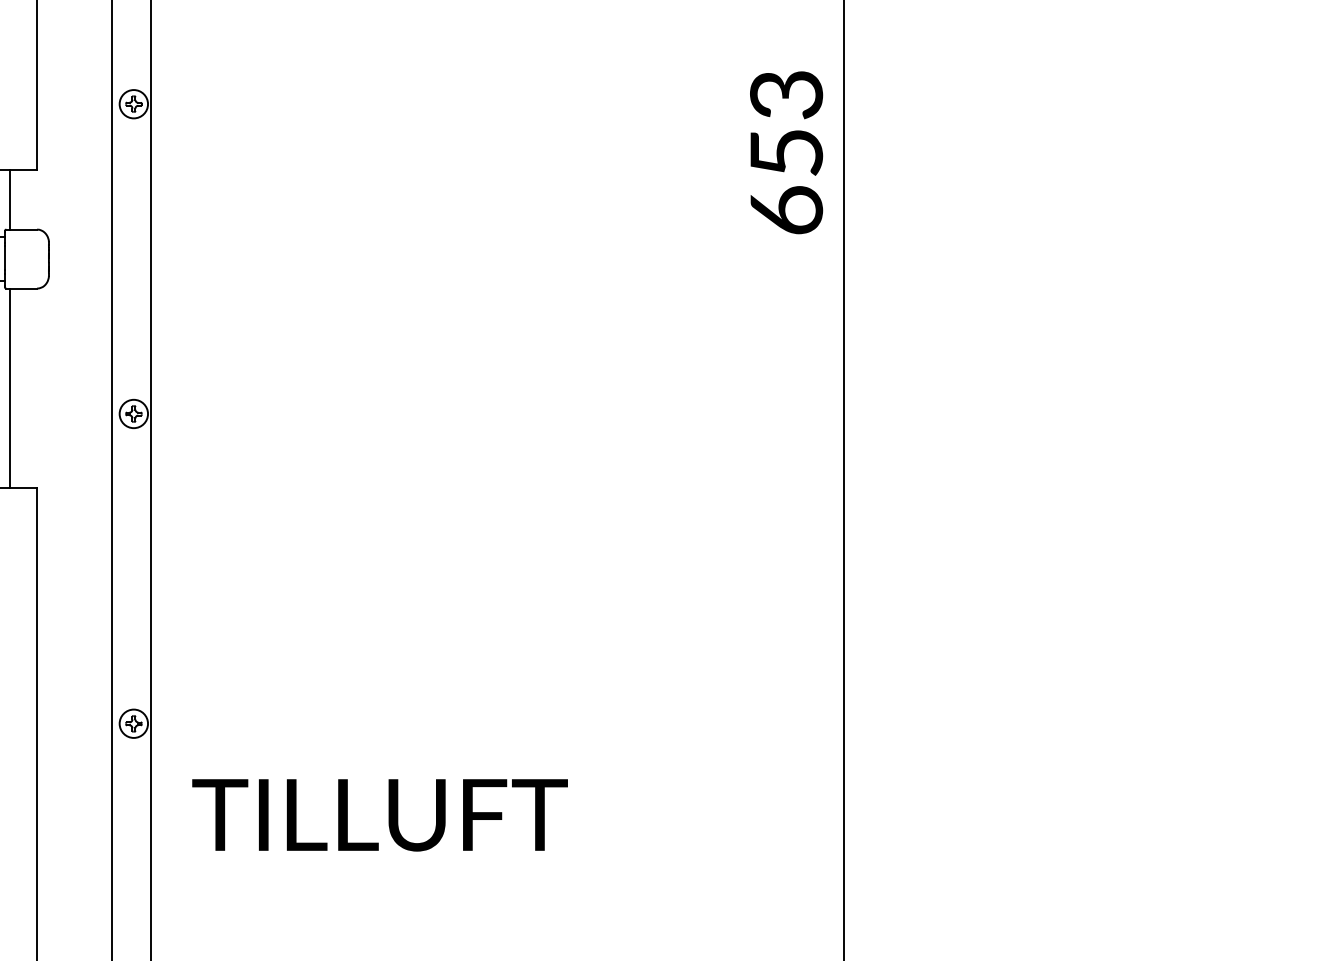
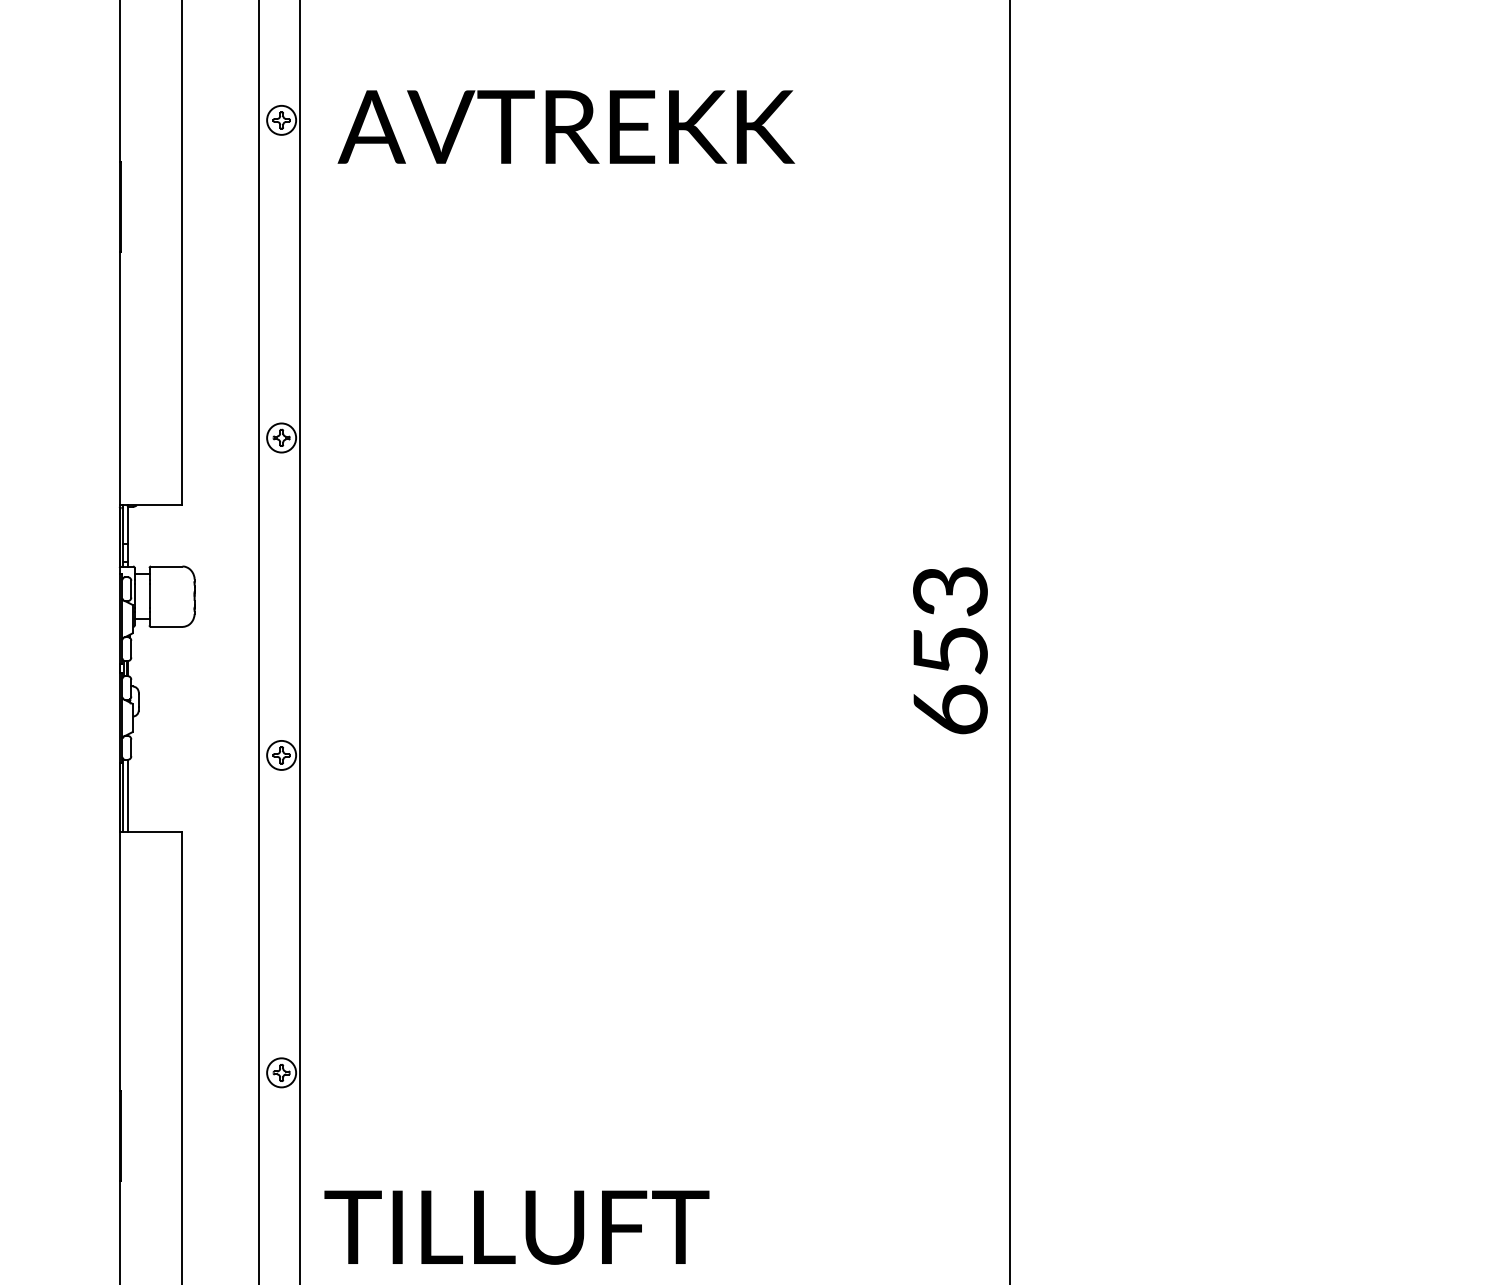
text: (786, 152) -> (950, 650), moved
line: (9, 199) -> (154, 535), removed
line: (9, 387) -> (154, 728), removed
text: (379, 815) -> (516, 1227), moved

